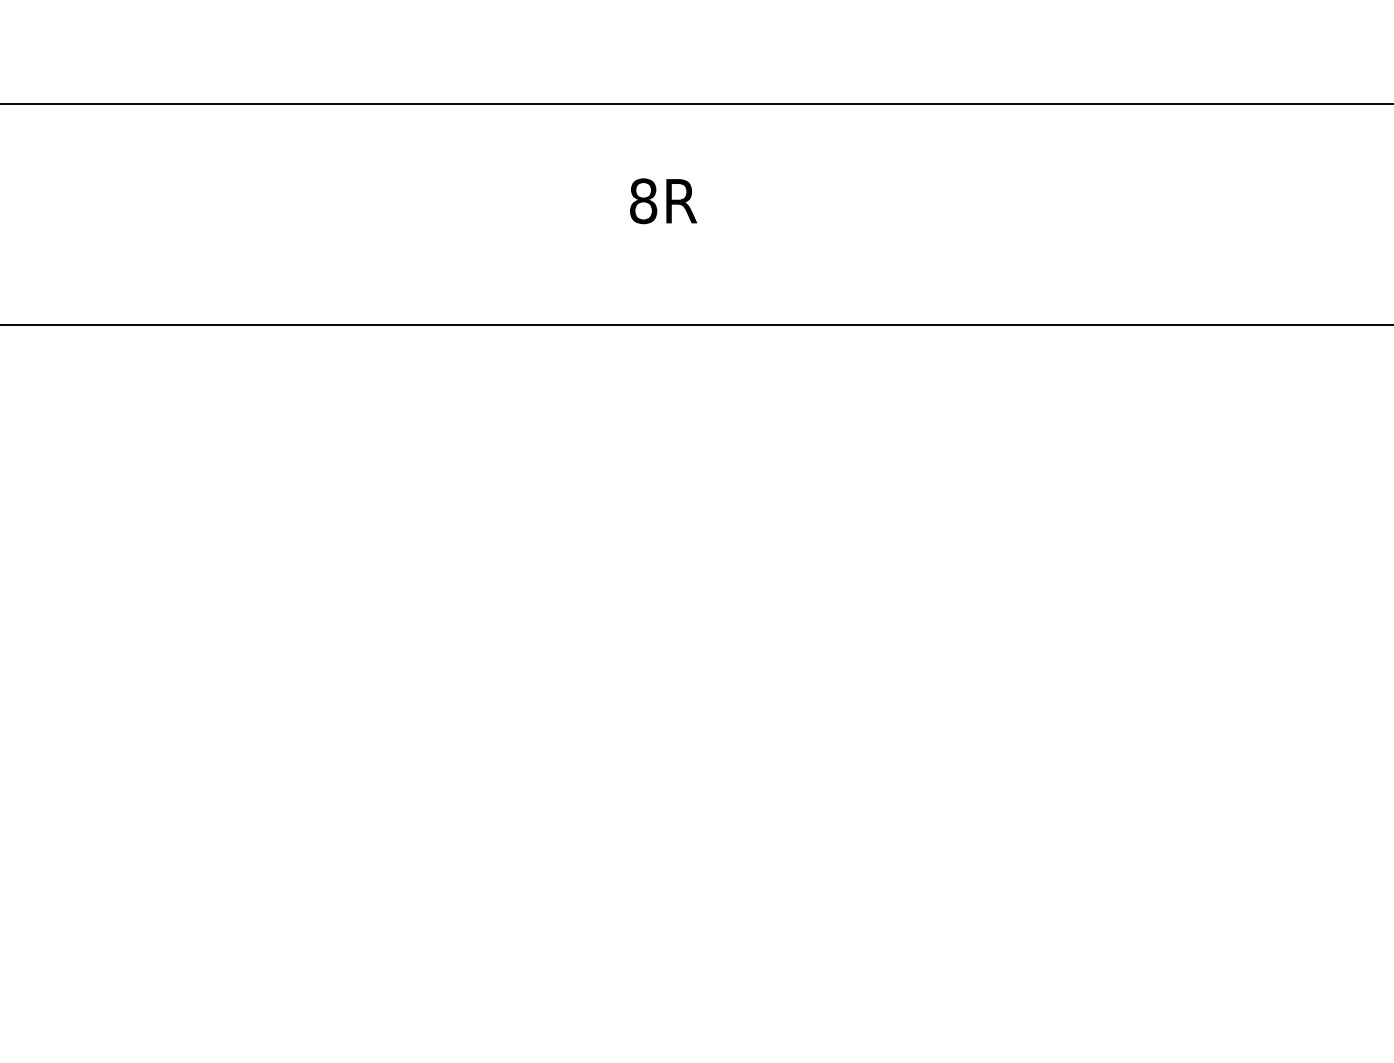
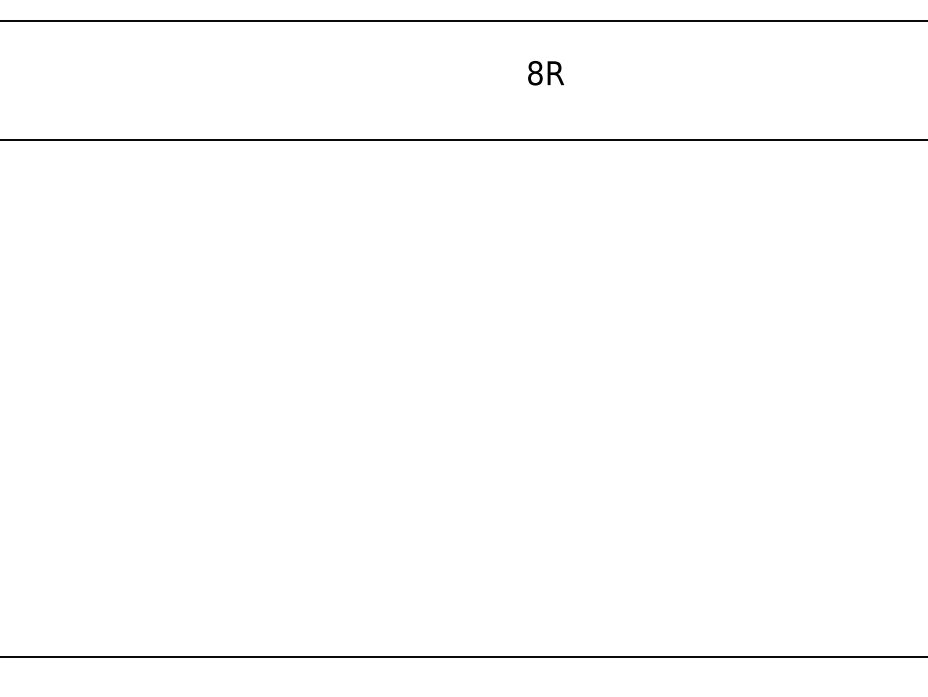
text: (662, 201) -> (545, 73), moved

